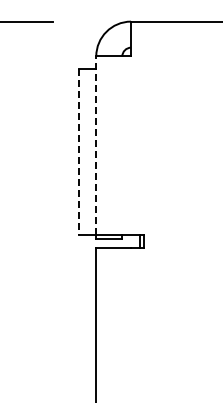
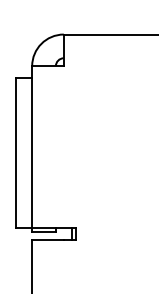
line: (96, 144) -> (32, 146), dashed -> solid
line: (78, 151) -> (16, 152), dashed -> solid

